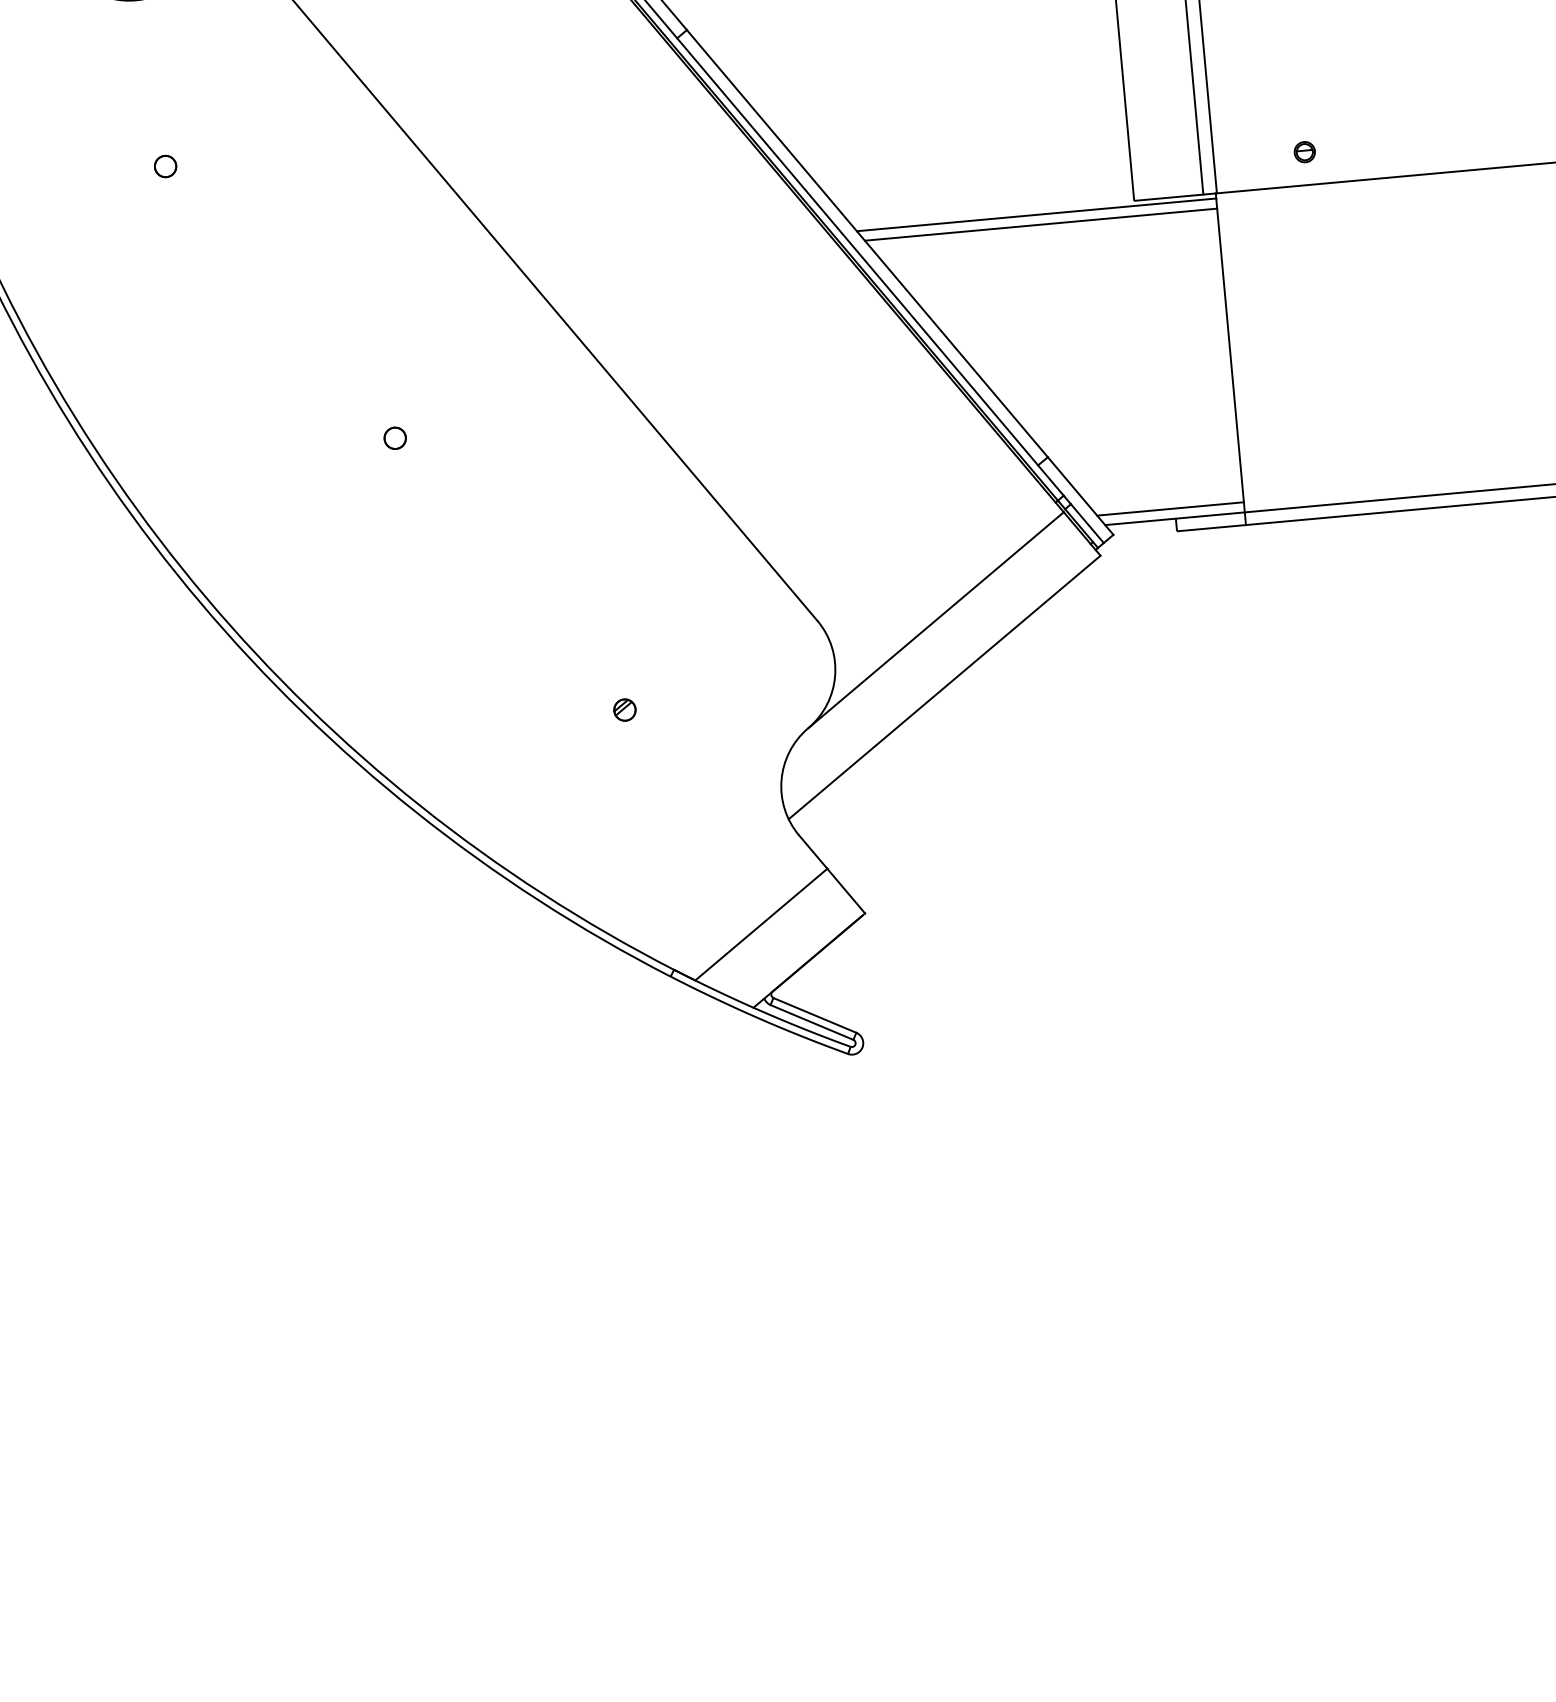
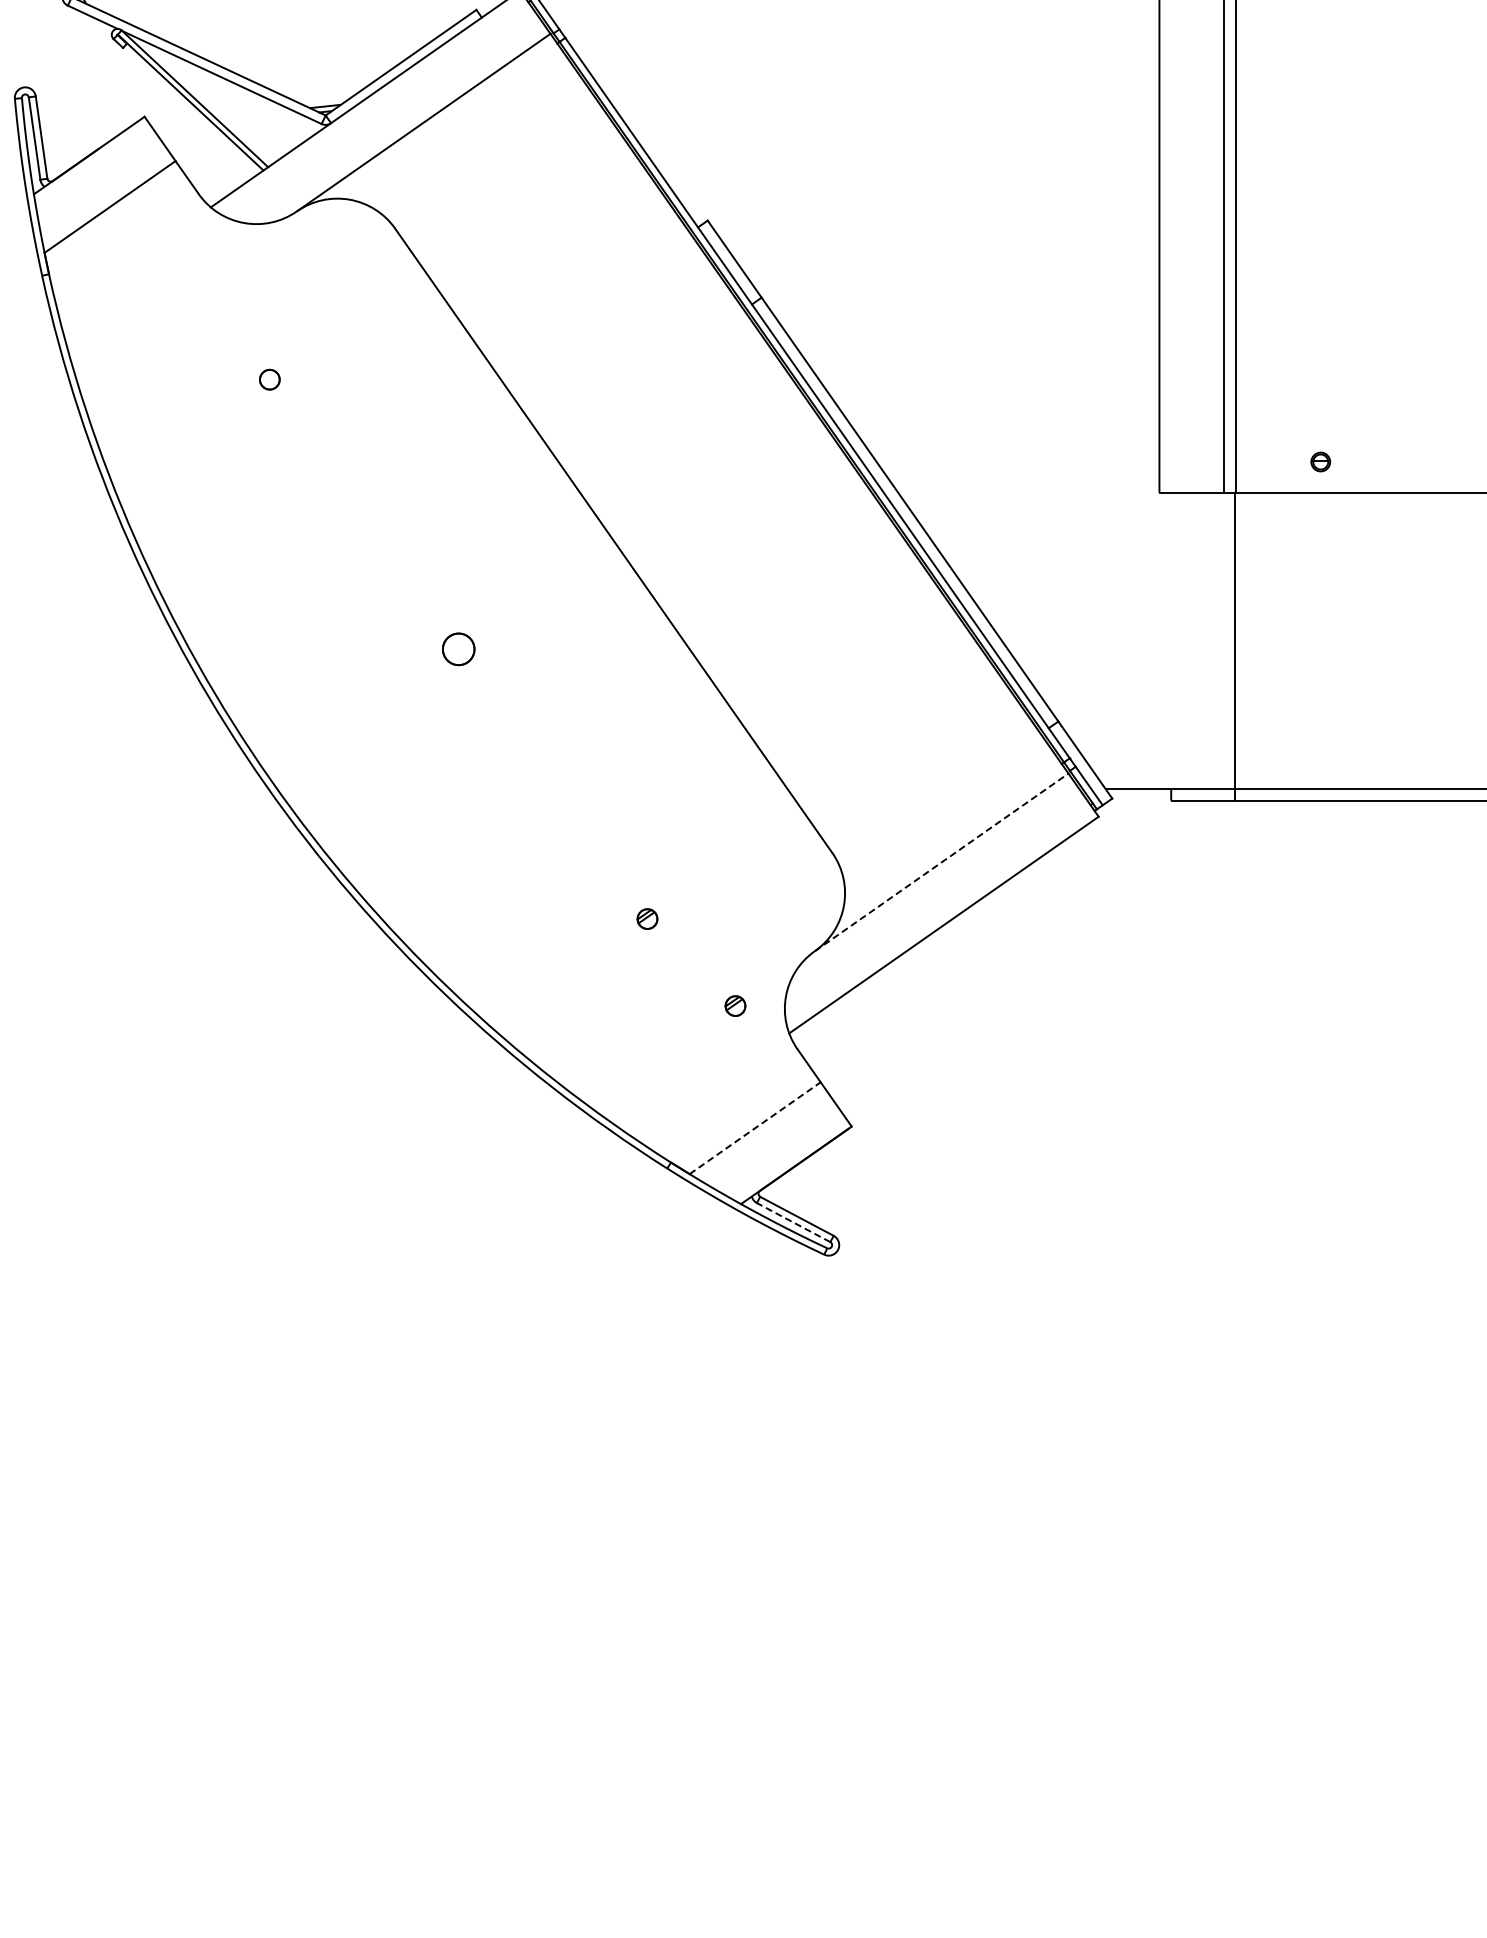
line: (1036, 215) -> (1068, 497), removed
line: (1040, 224) -> (1071, 506), removed
part: (395, 438) -> (458, 649), size x1.6
line: (1170, 508) -> (1167, 779), removed
line: (935, 620) -> (941, 862), solid -> dashed
part: (728, 794) -> (735, 1005), added
line: (761, 924) -> (755, 1128), solid -> dashed
line: (811, 1022) -> (793, 1222), solid -> dashed

